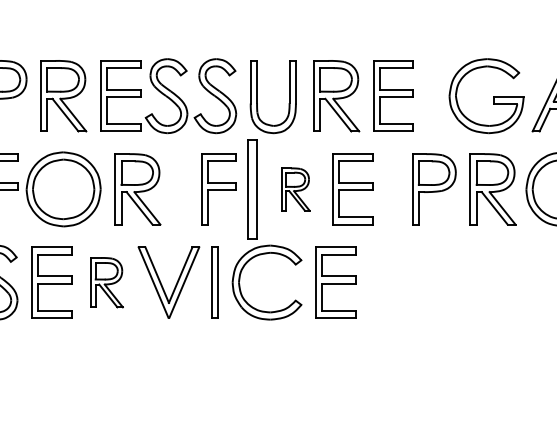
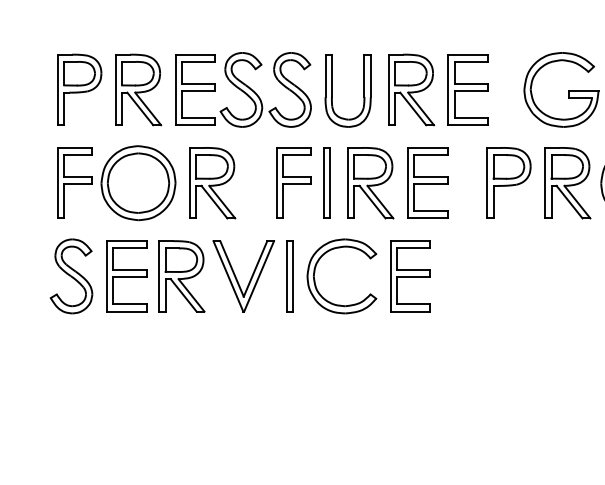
part: (251, 188) -> (326, 182), size x0.71
part: (295, 189) -> (370, 183), size x1.67
part: (106, 282) -> (181, 276), size x1.43

